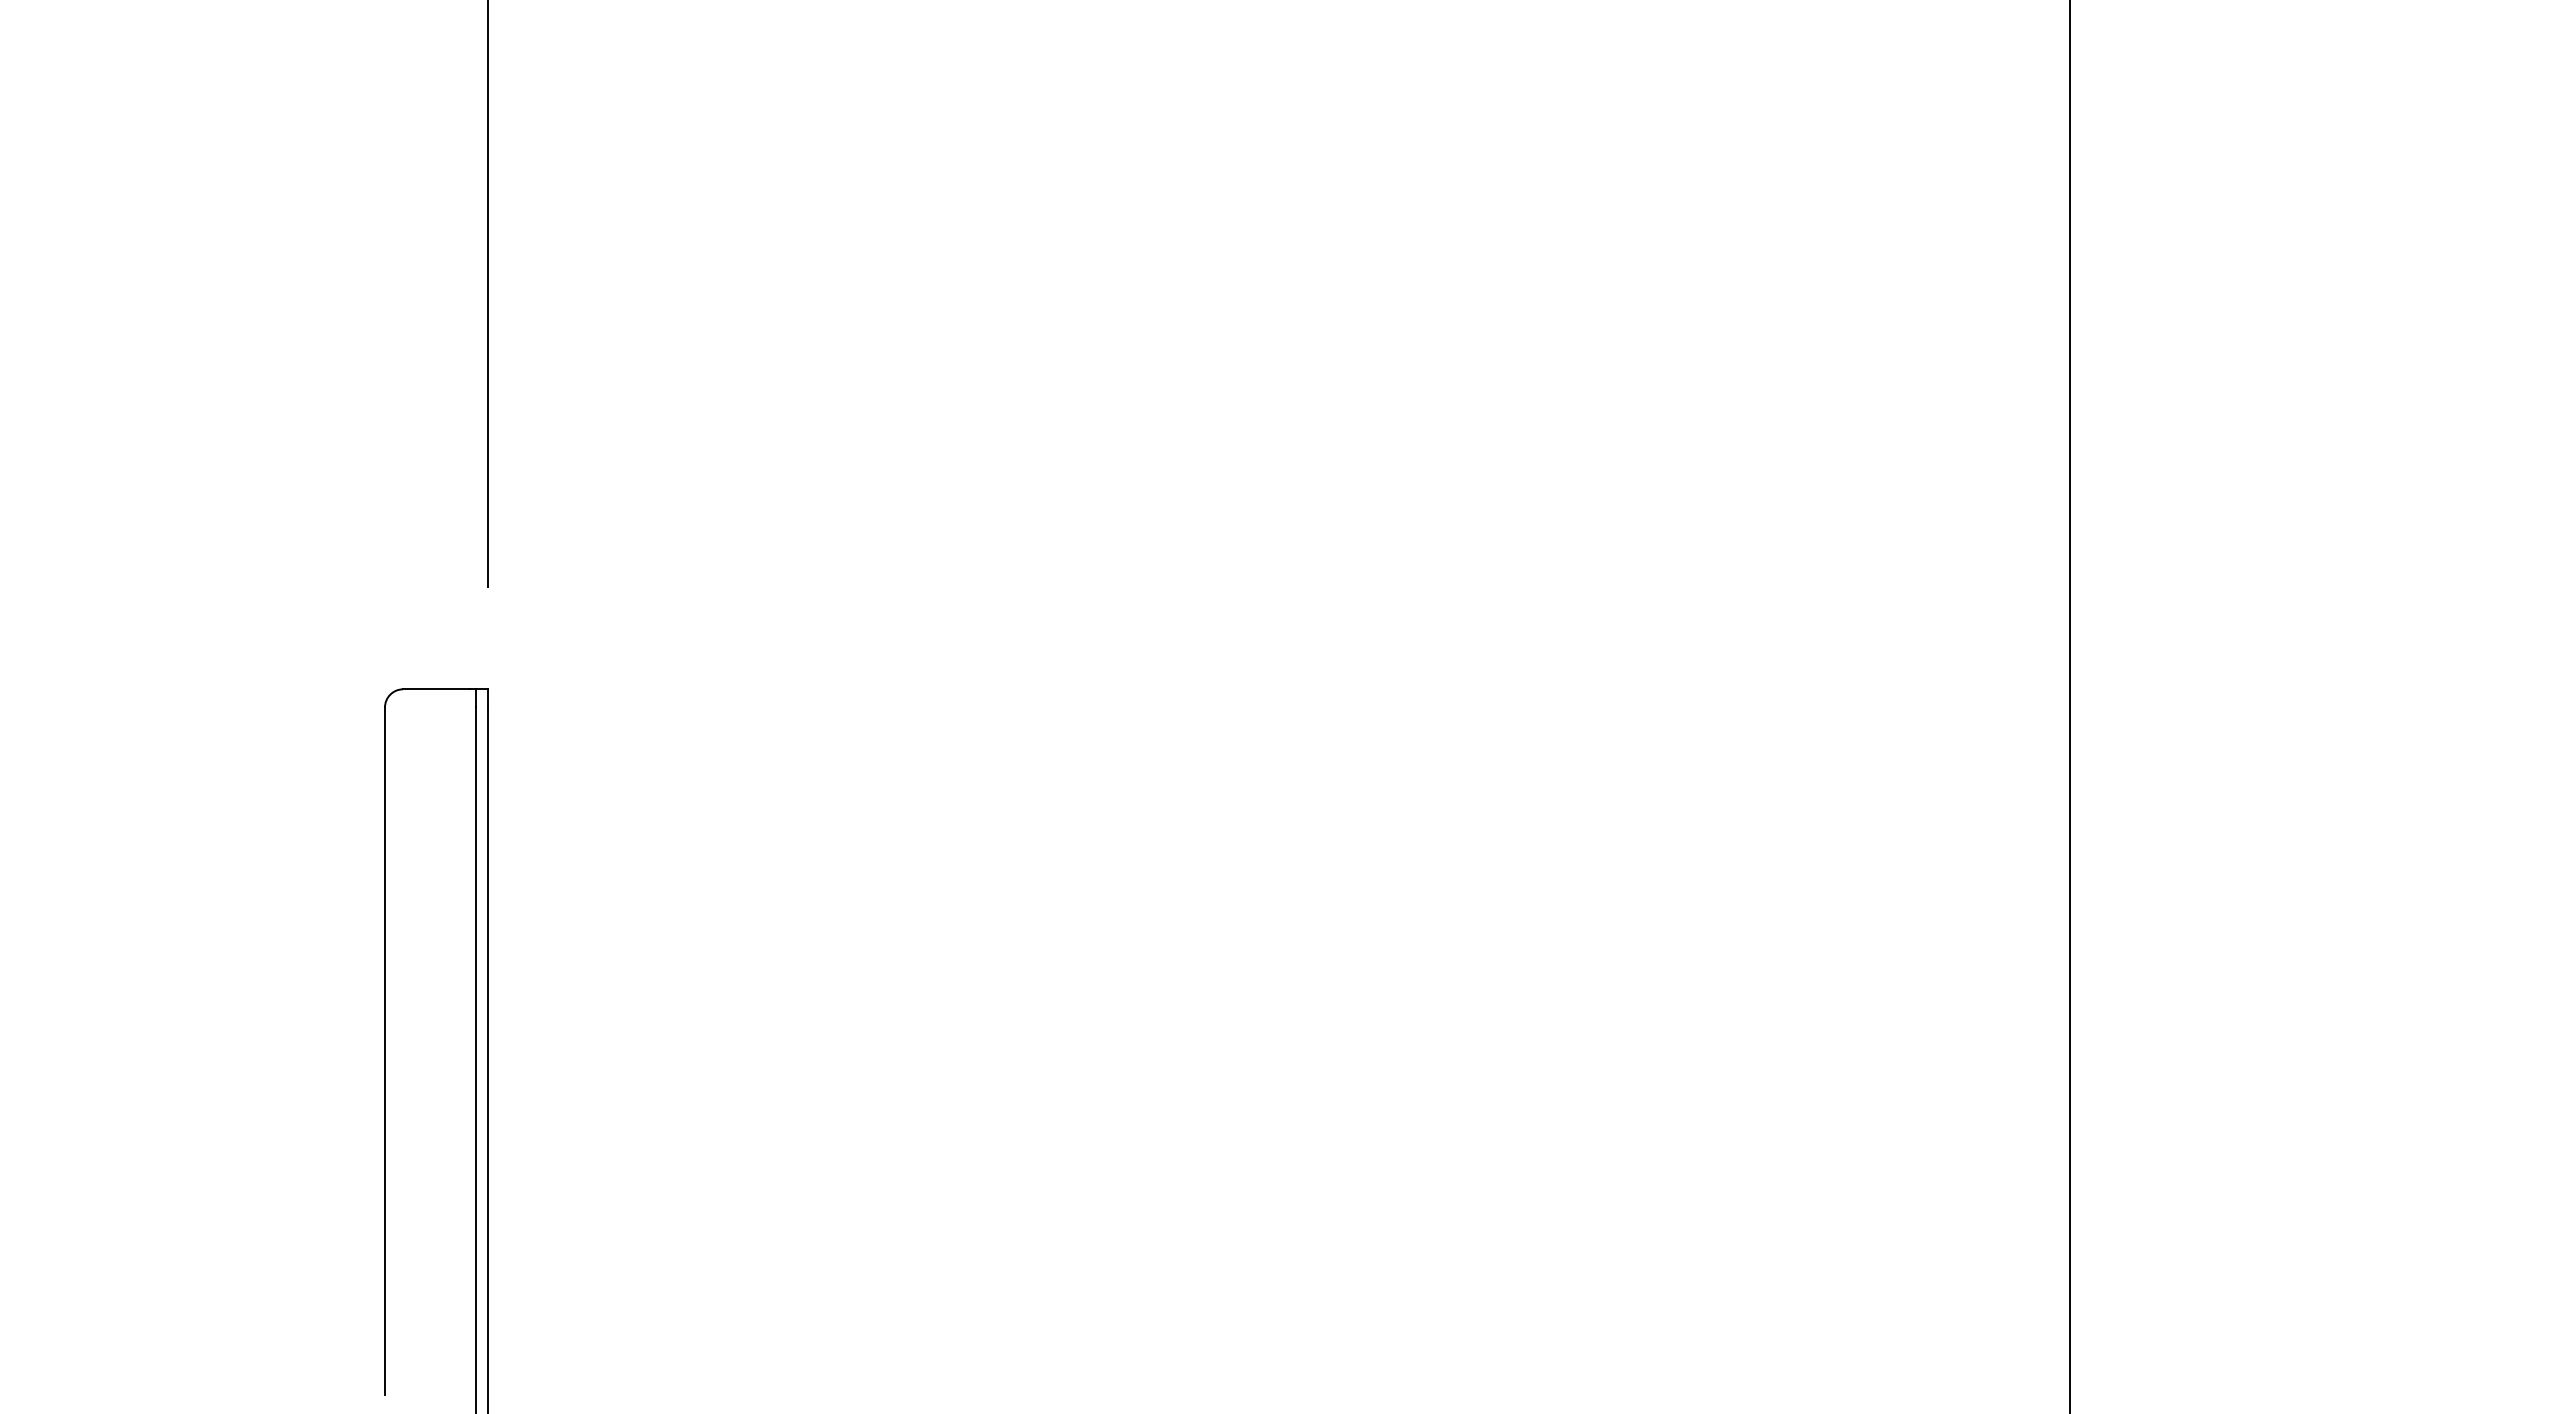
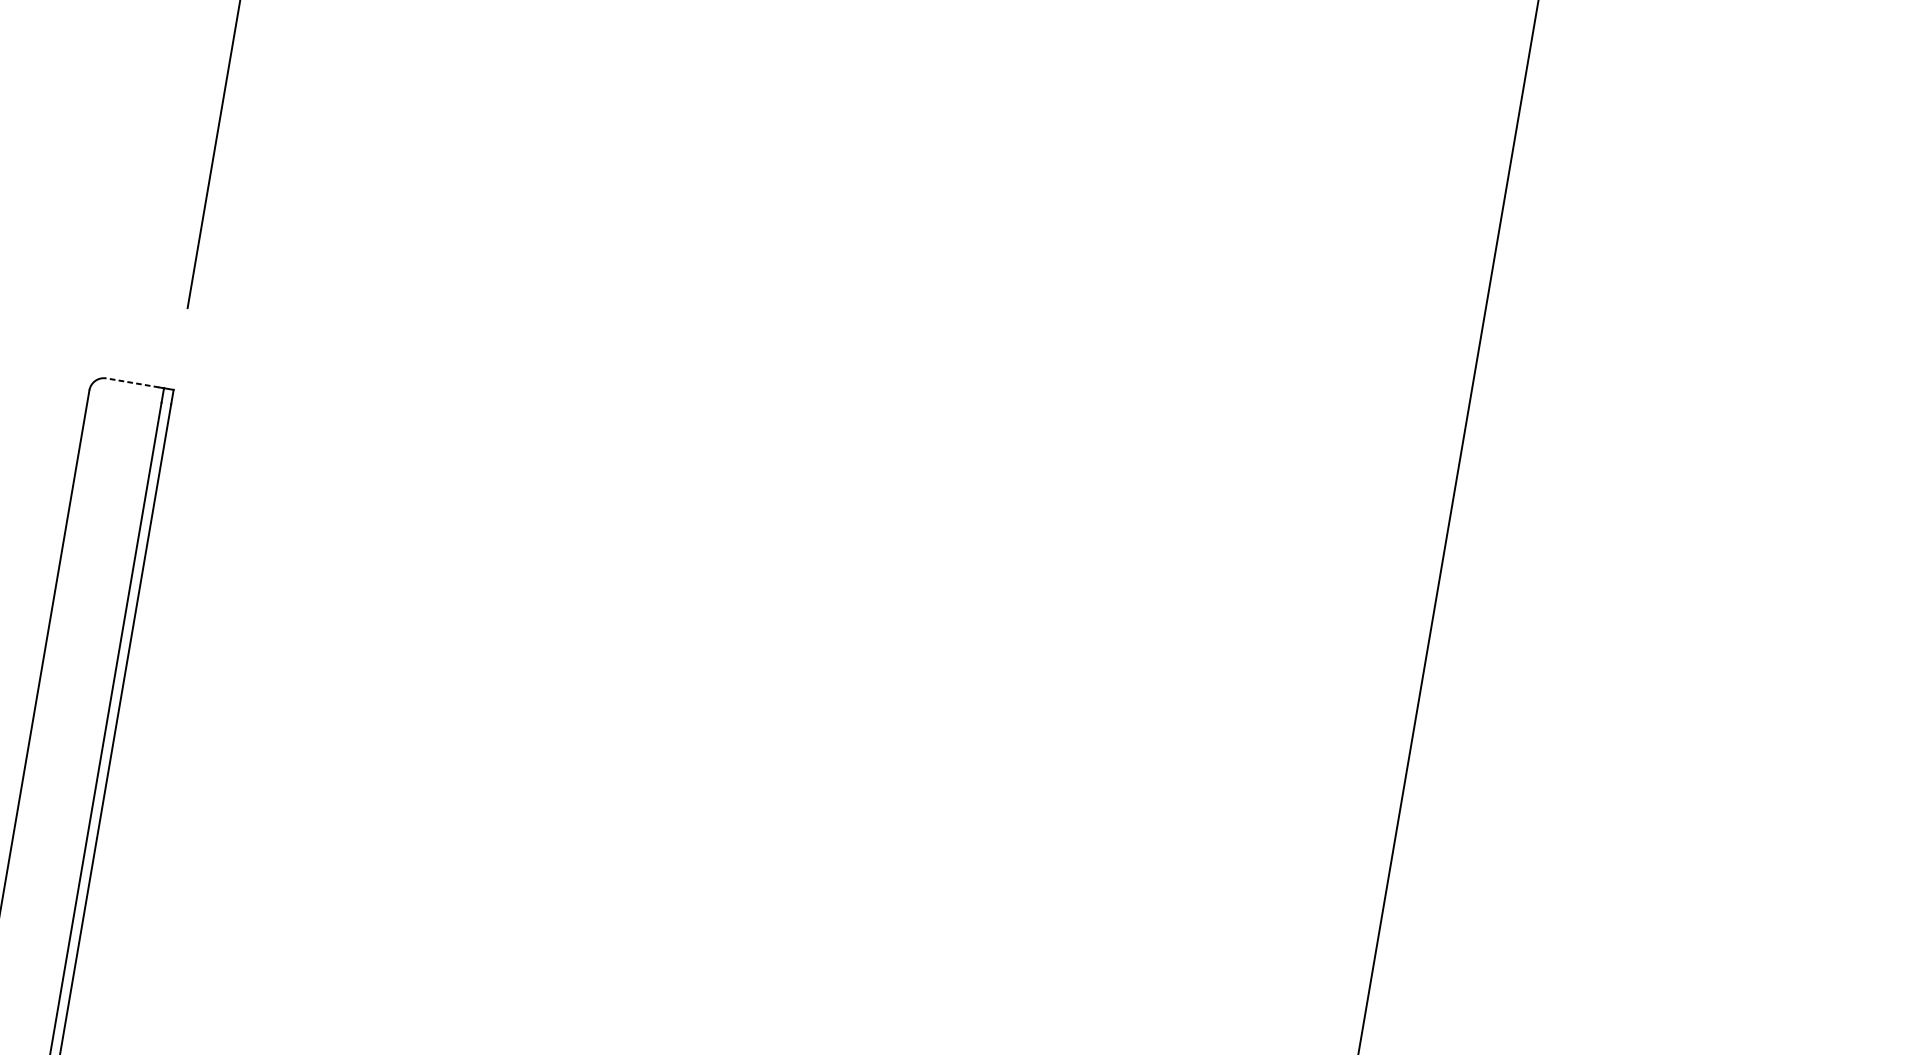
line: (435, 689) -> (132, 382), solid -> dashed

